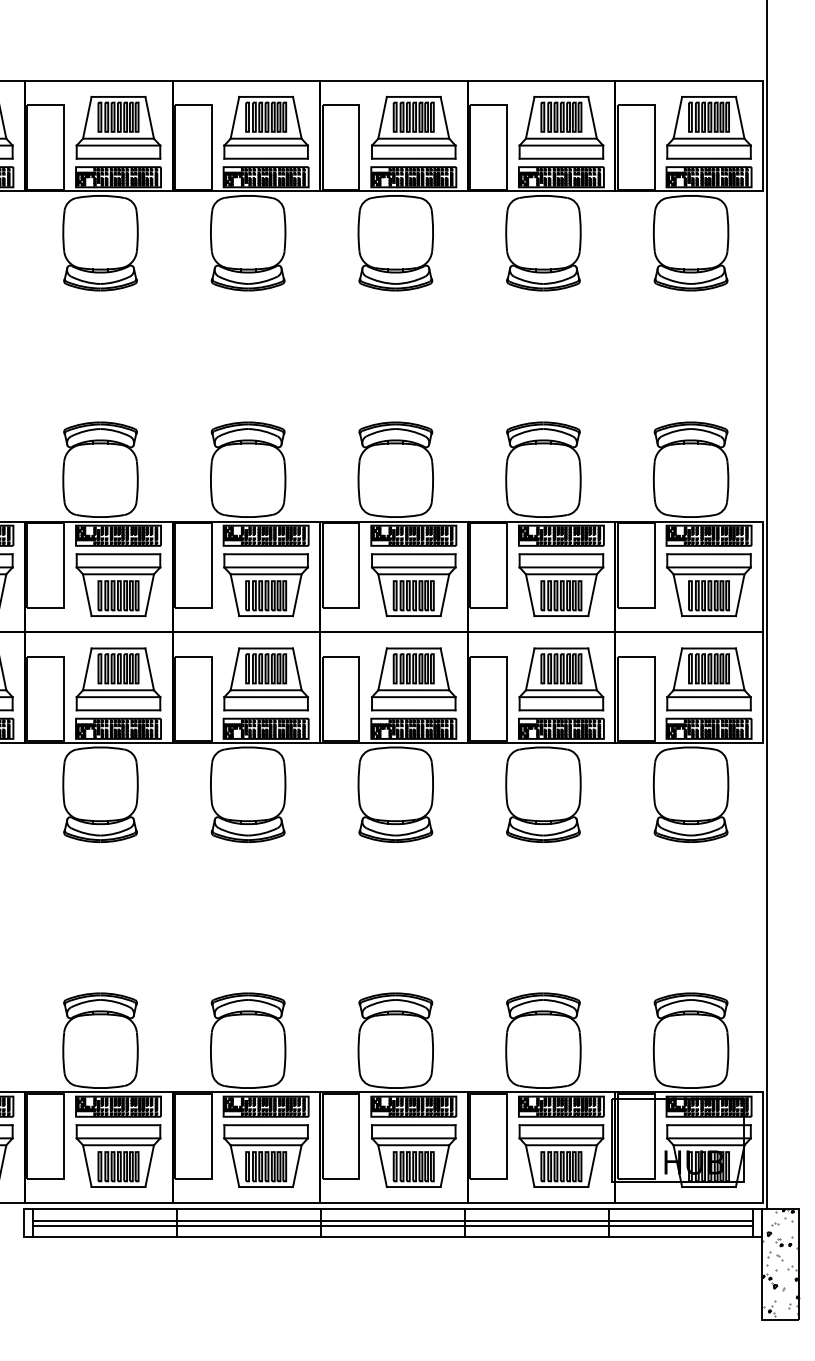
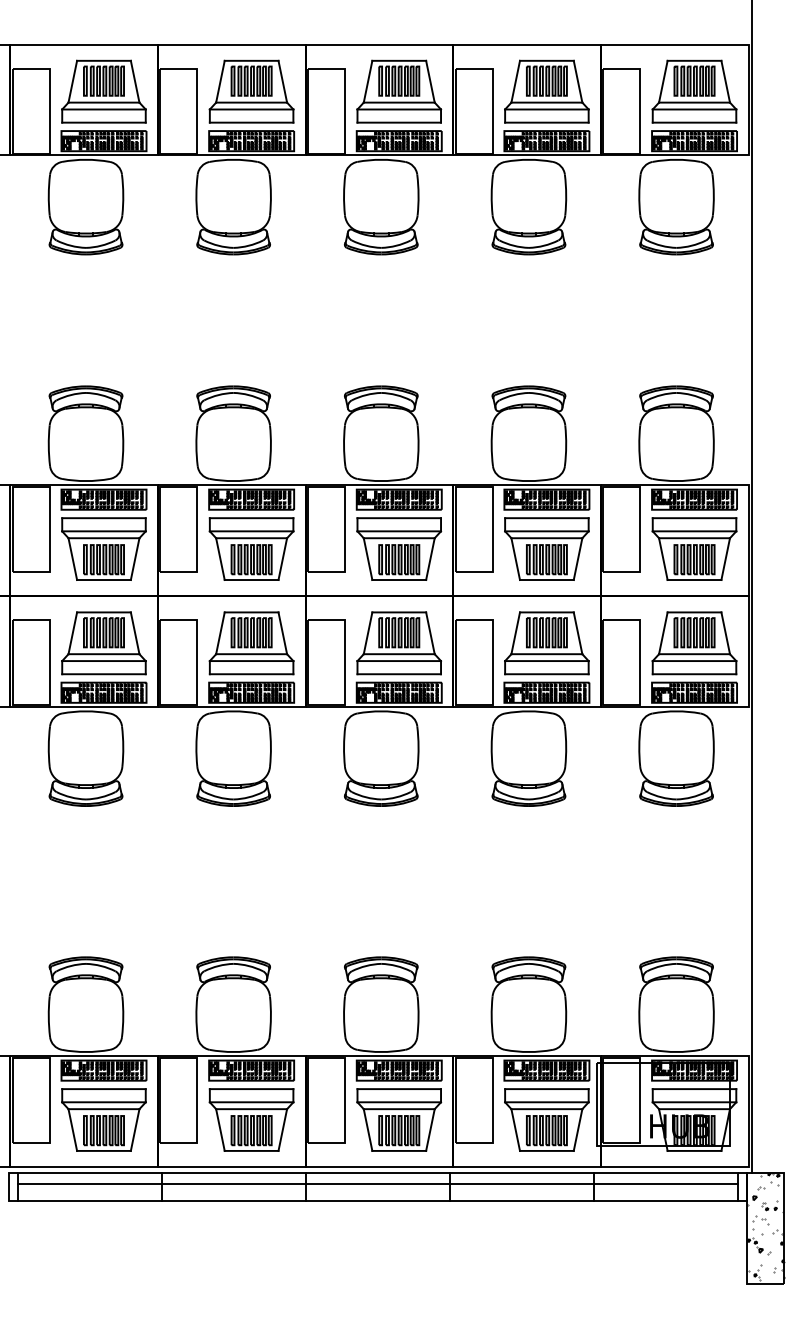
line: (392, 1226) -> (377, 1190), removed

